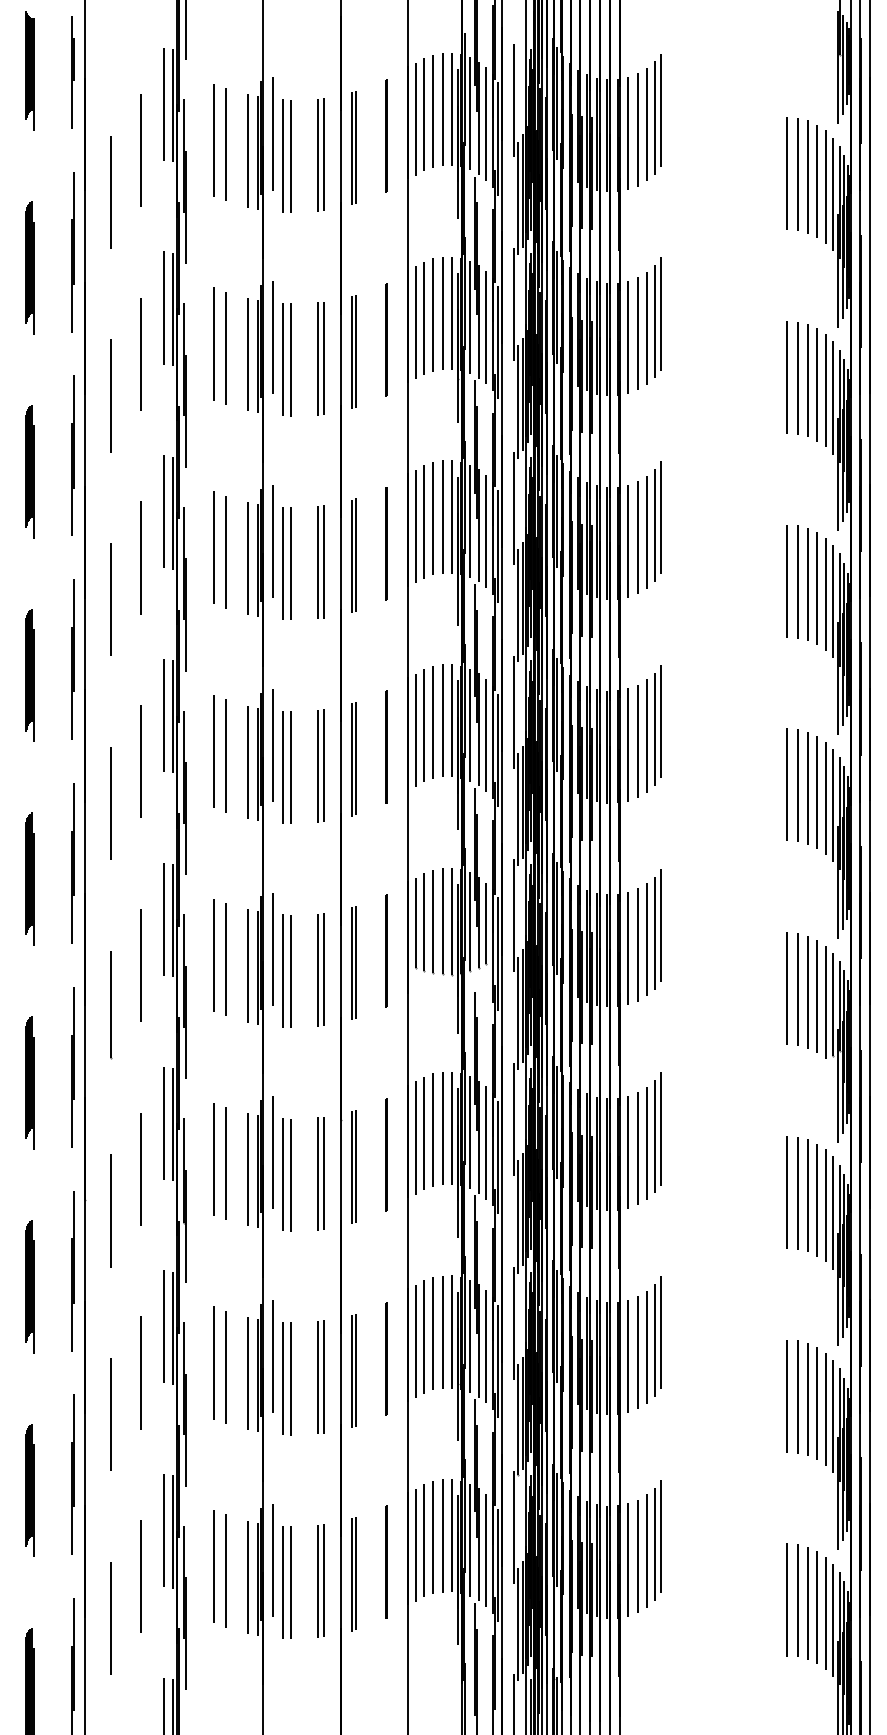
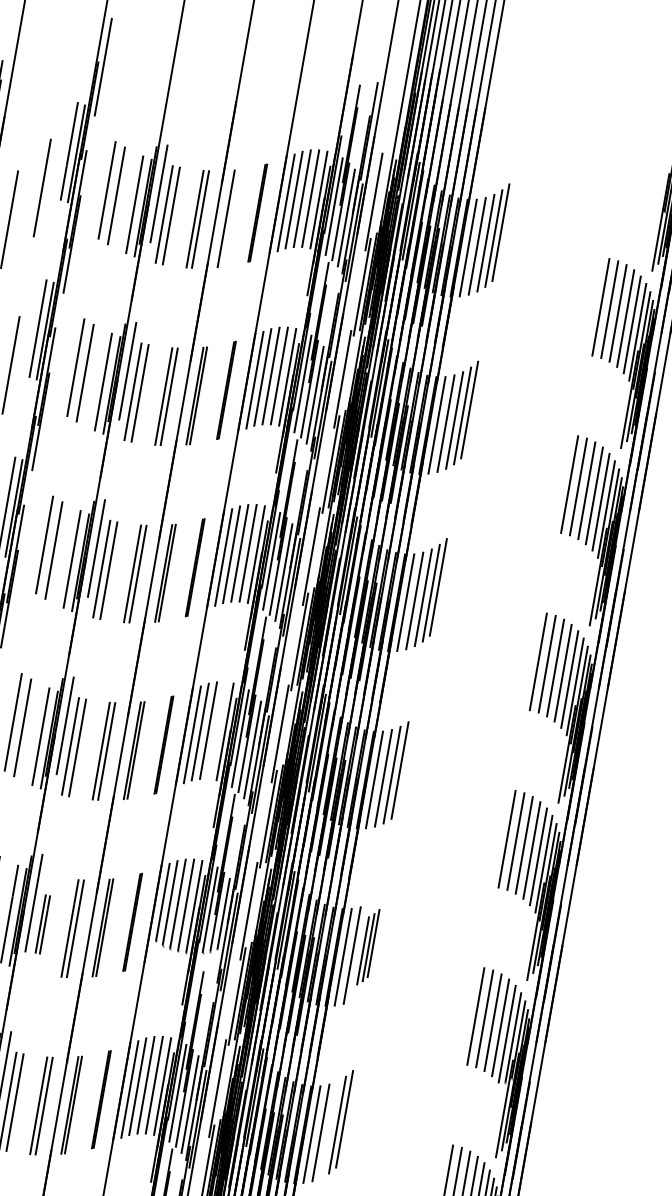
line: (356, 147) -> (229, 218), removed
line: (442, 720) -> (216, 730), removed
line: (661, 721) -> (407, 764), removed
part: (653, 932) -> (367, 947), size x0.7
part: (286, 970) -> (42, 923), size x0.6
line: (646, 1143) -> (329, 1129), removed

